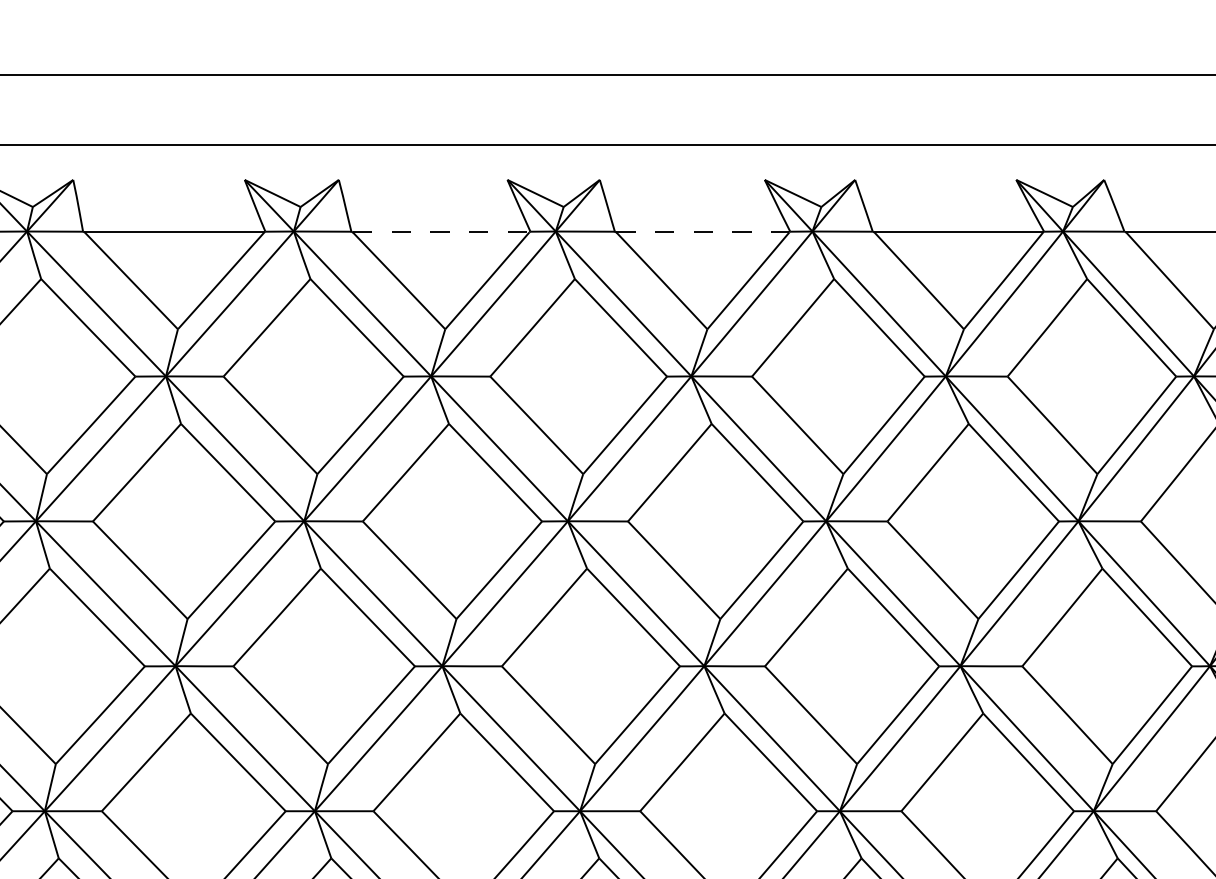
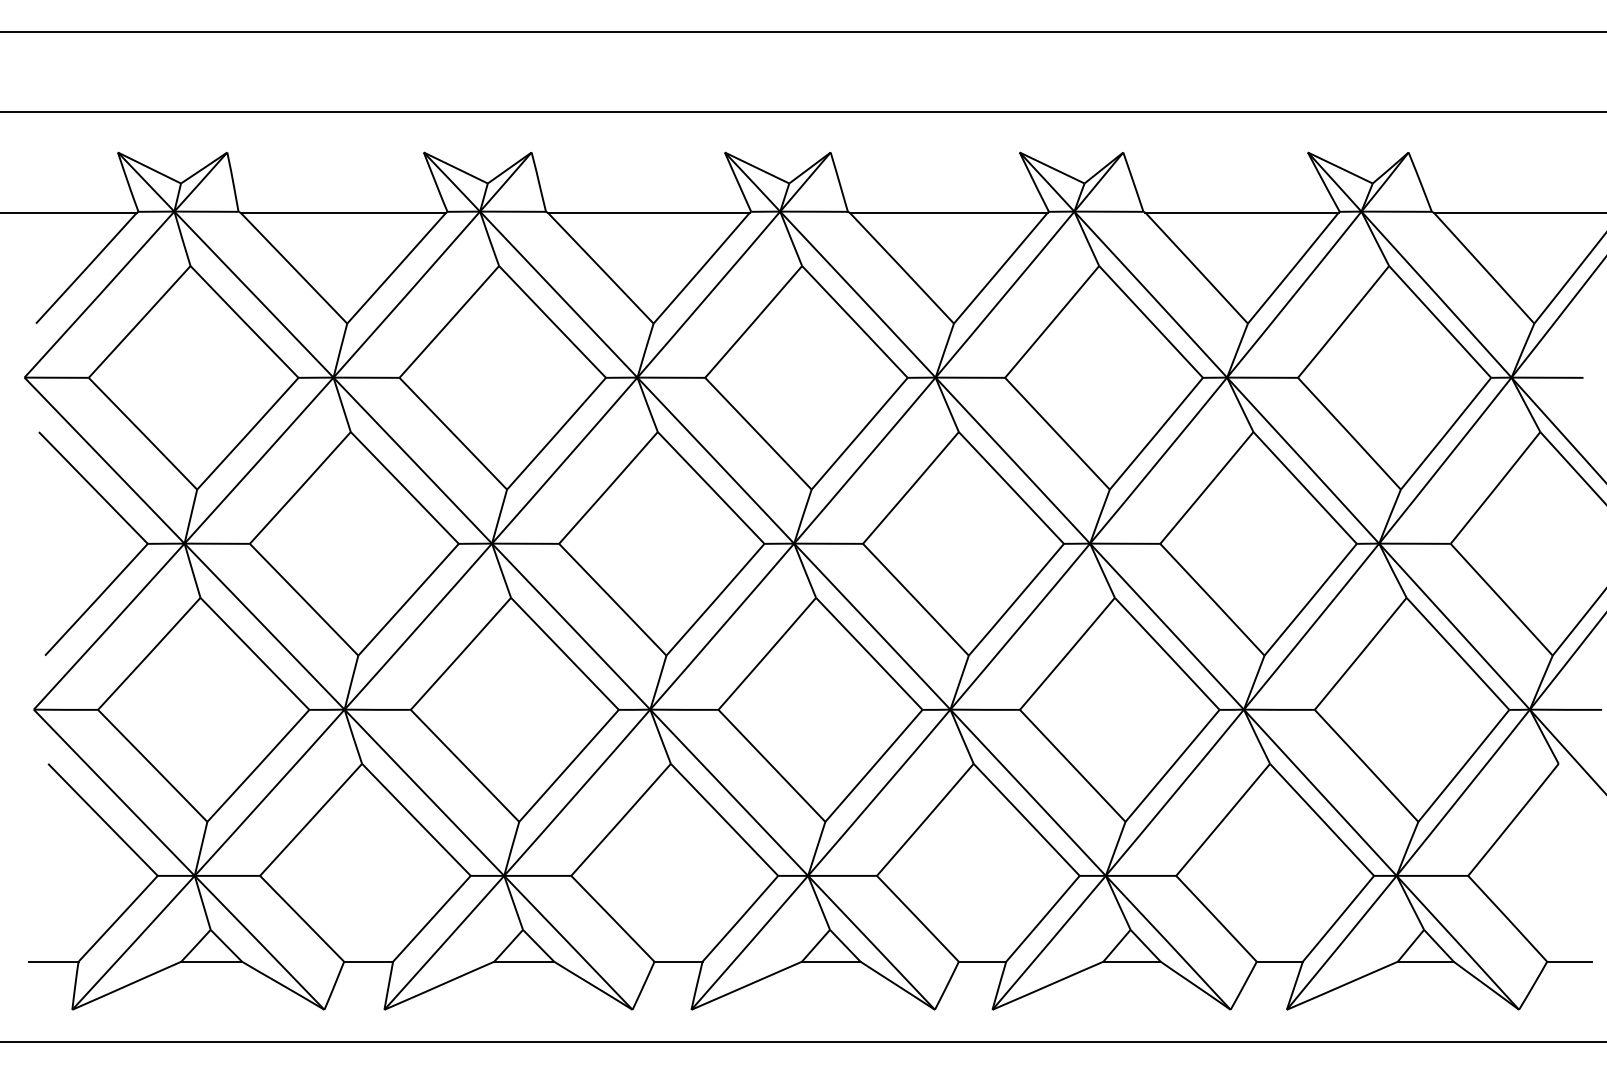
line: (441, 232) -> (649, 212), dashed -> solid
line: (703, 232) -> (949, 212), dashed -> solid

